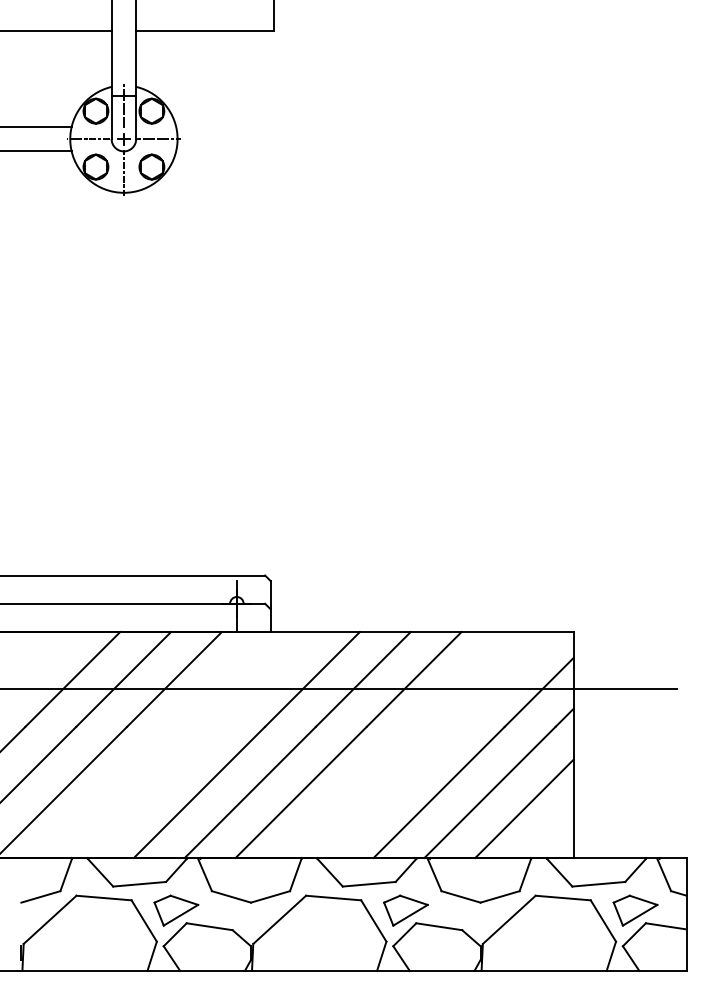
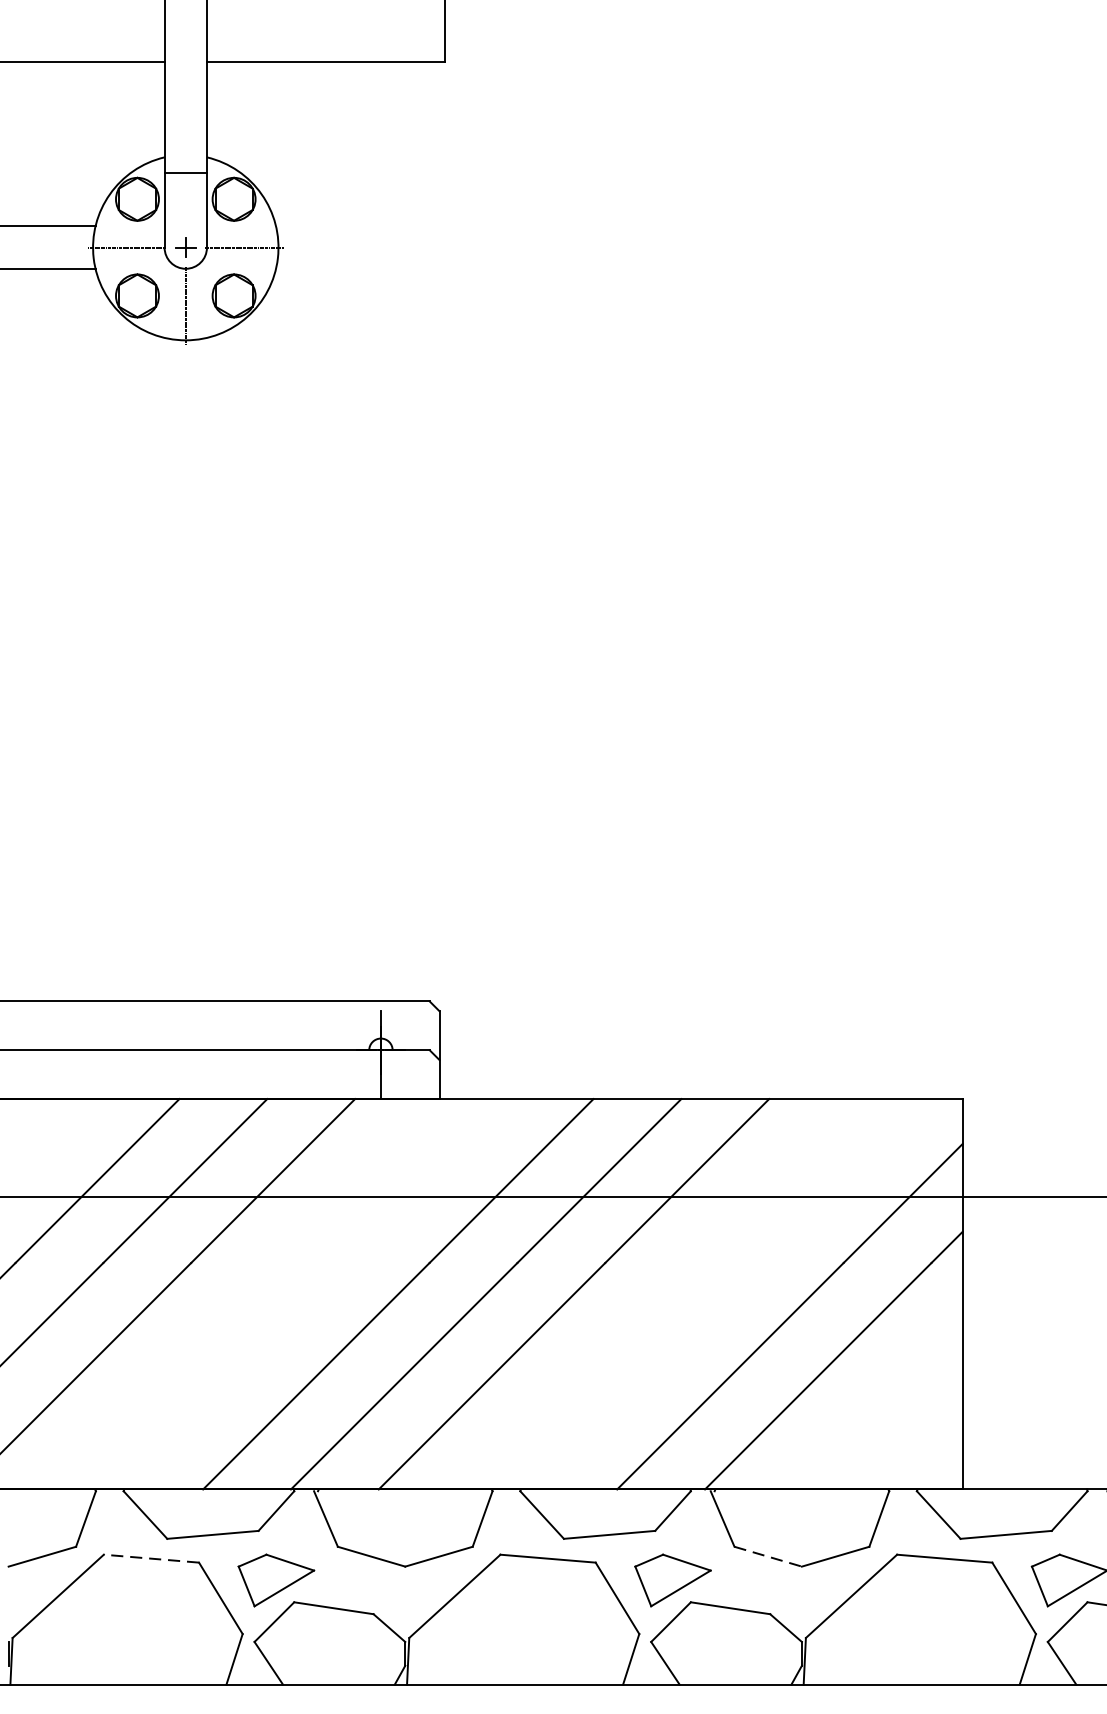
line: (123, 104) -> (185, 187), removed
line: (524, 808) -> (877, 1403), removed
line: (461, 897) -> (768, 1557), solid -> dashed
line: (104, 898) -> (152, 1559), solid -> dashed

